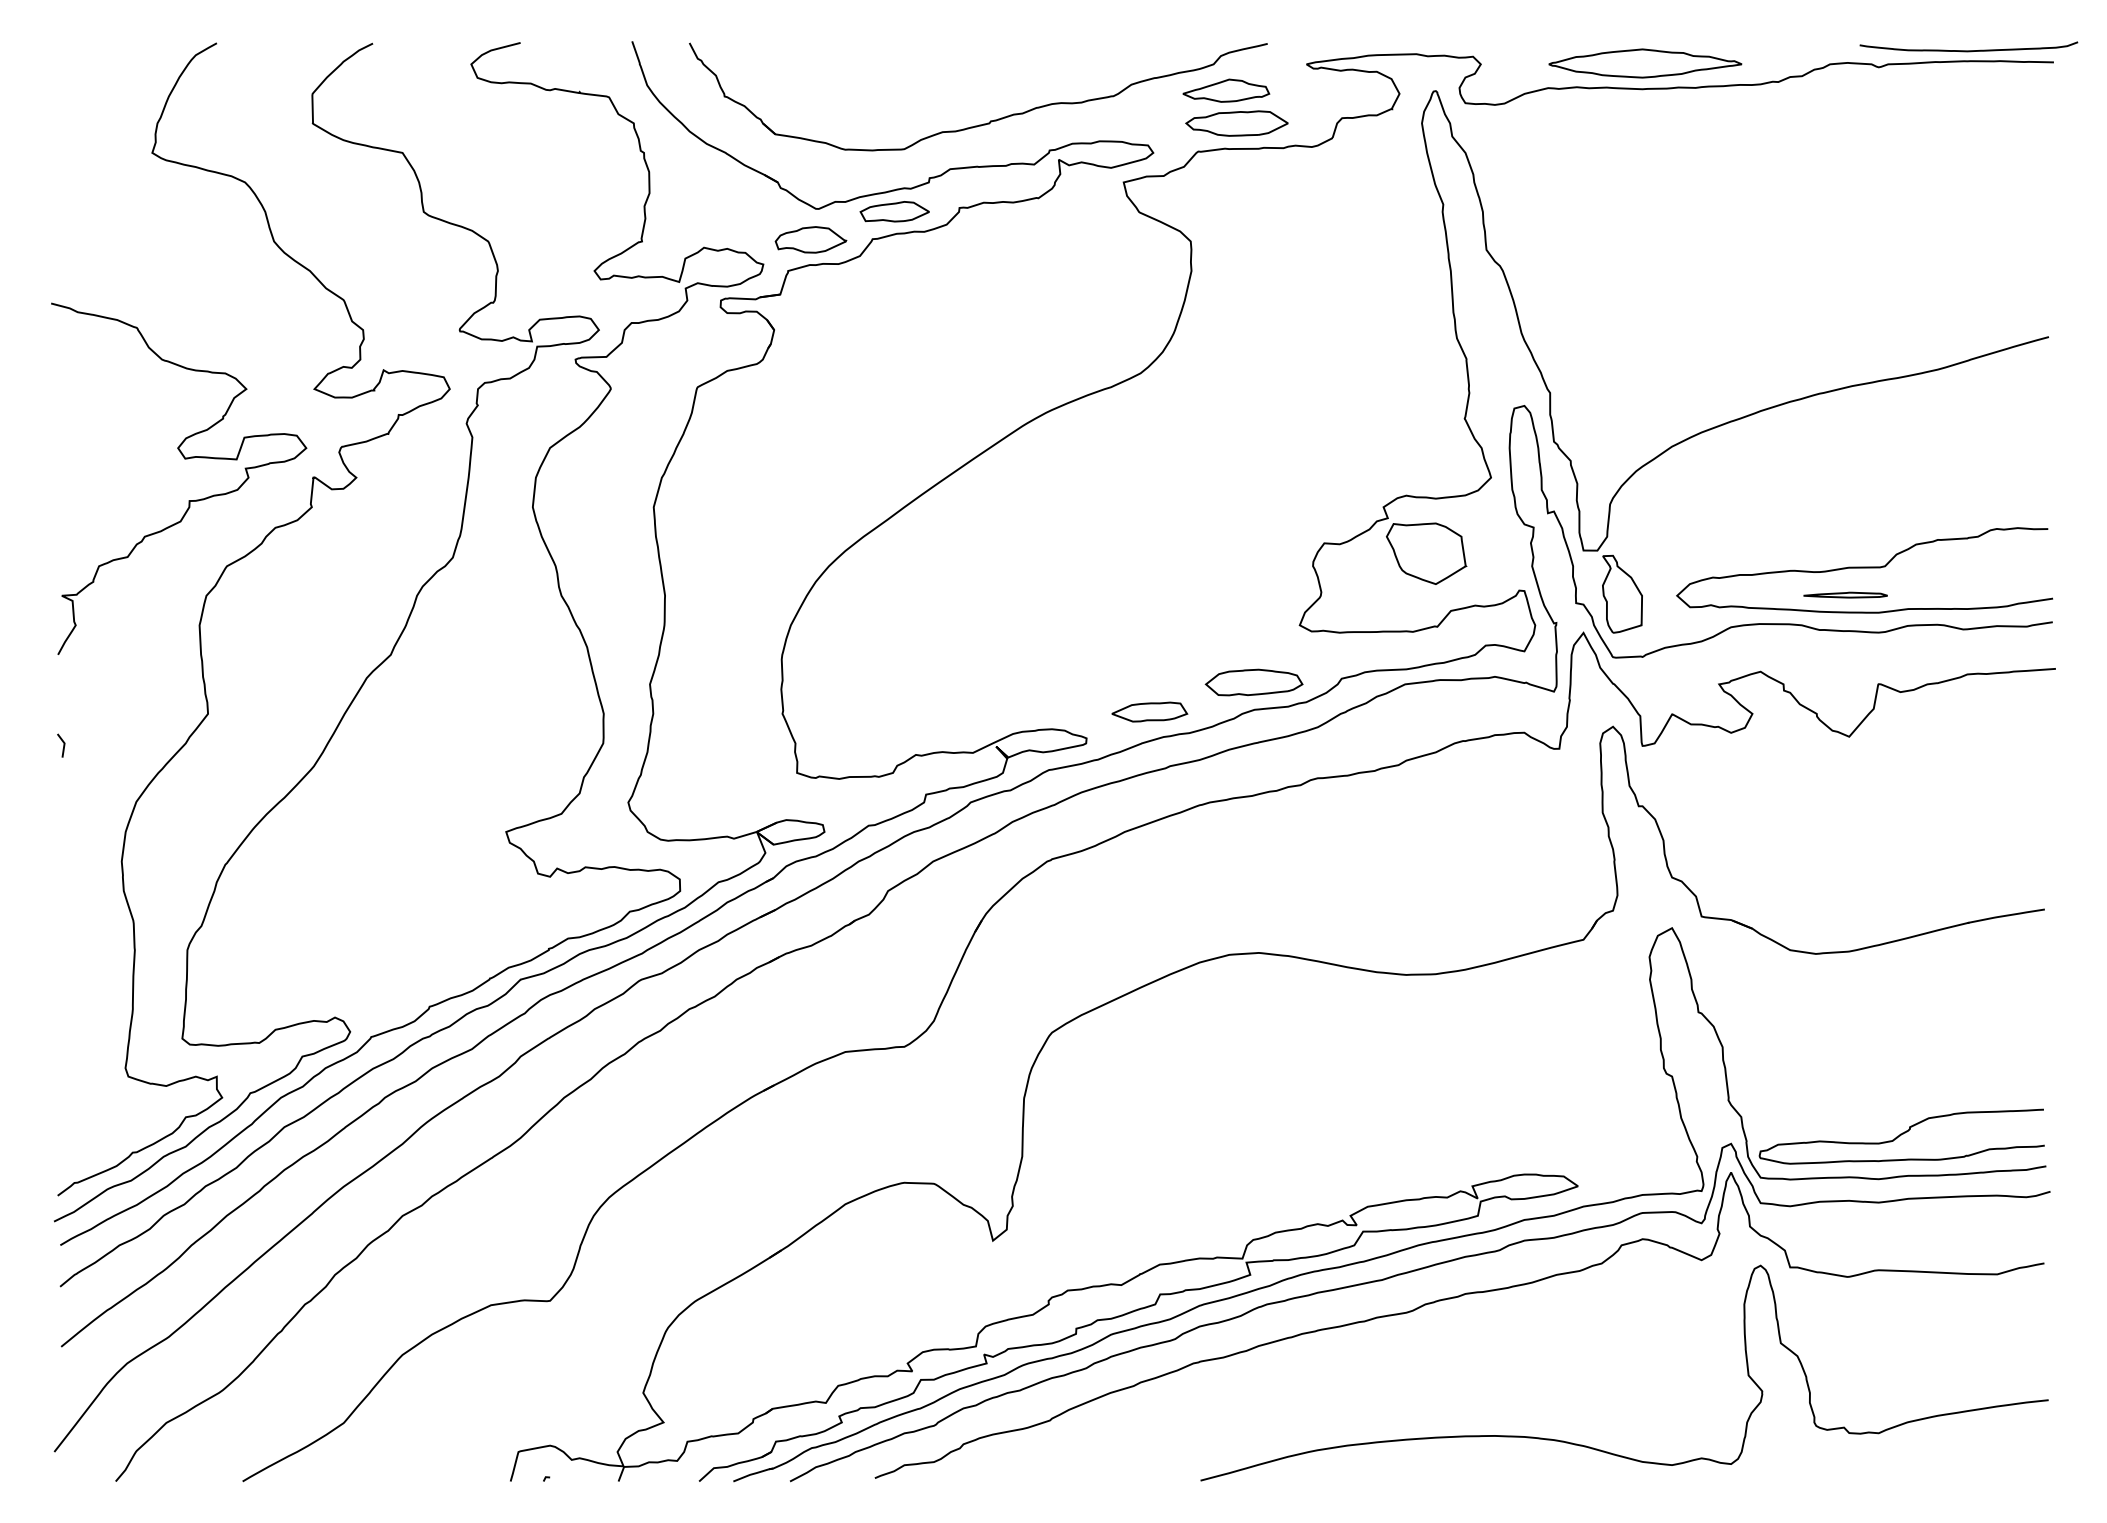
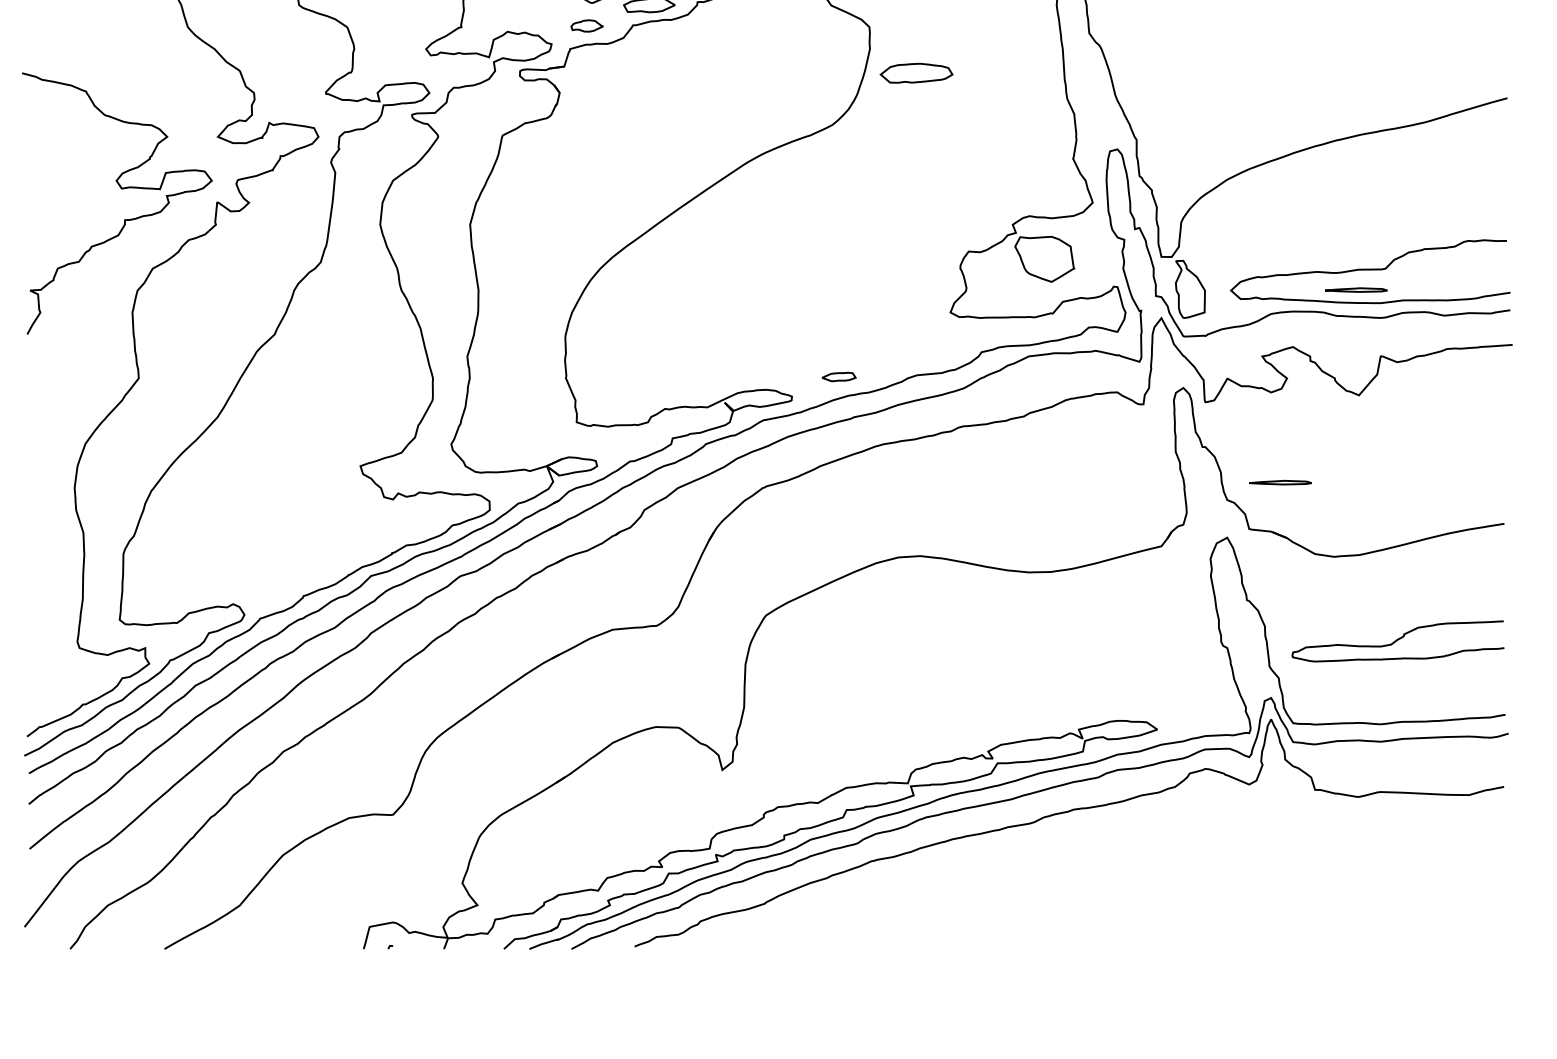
part: (810, 239) -> (586, 25), size x0.6
part: (1253, 682) -> (916, 73), moved
part: (1149, 711) -> (838, 376), size x0.6
line: (63, 745) -> (31, 401), removed
part: (1743, 853) -> (1280, 482), added
curve: (1901, 1135) -> (1397, 640), moved
curve: (1604, 1450) -> (1177, 926), removed

